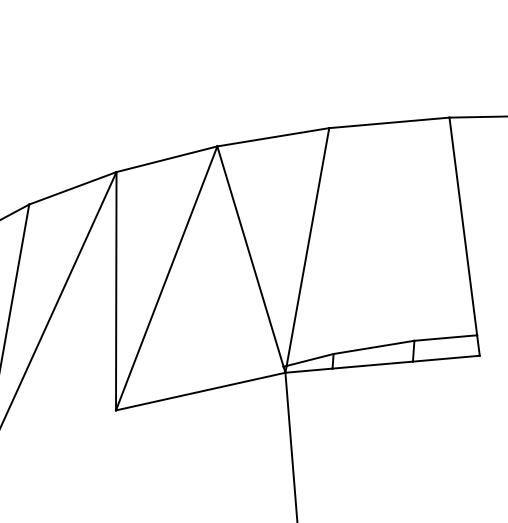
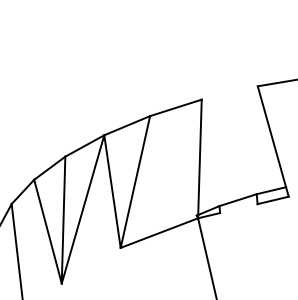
line: (388, 121) -> (229, 92), removed
line: (250, 255) -> (173, 165), removed
line: (372, 364) -> (238, 208), removed

